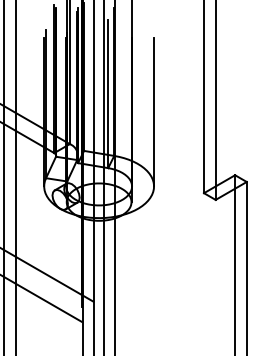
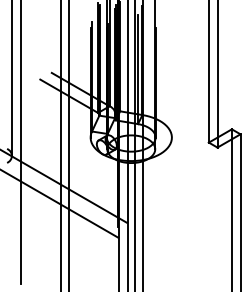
line: (153, 111) -> (171, 82), removed

